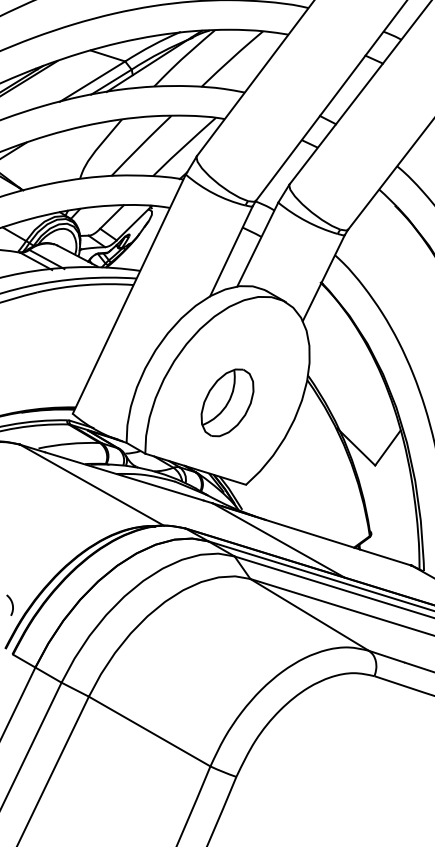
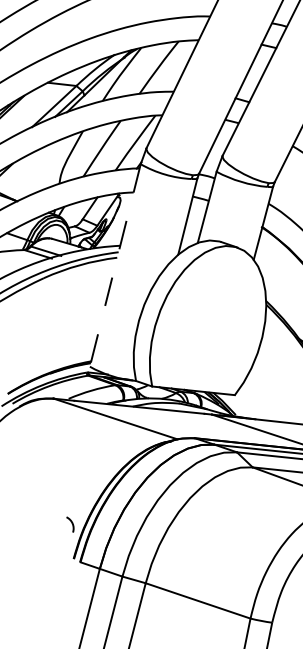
line: (129, 294) -> (115, 265), solid -> dashed
part: (227, 402) -> (207, 334), removed

